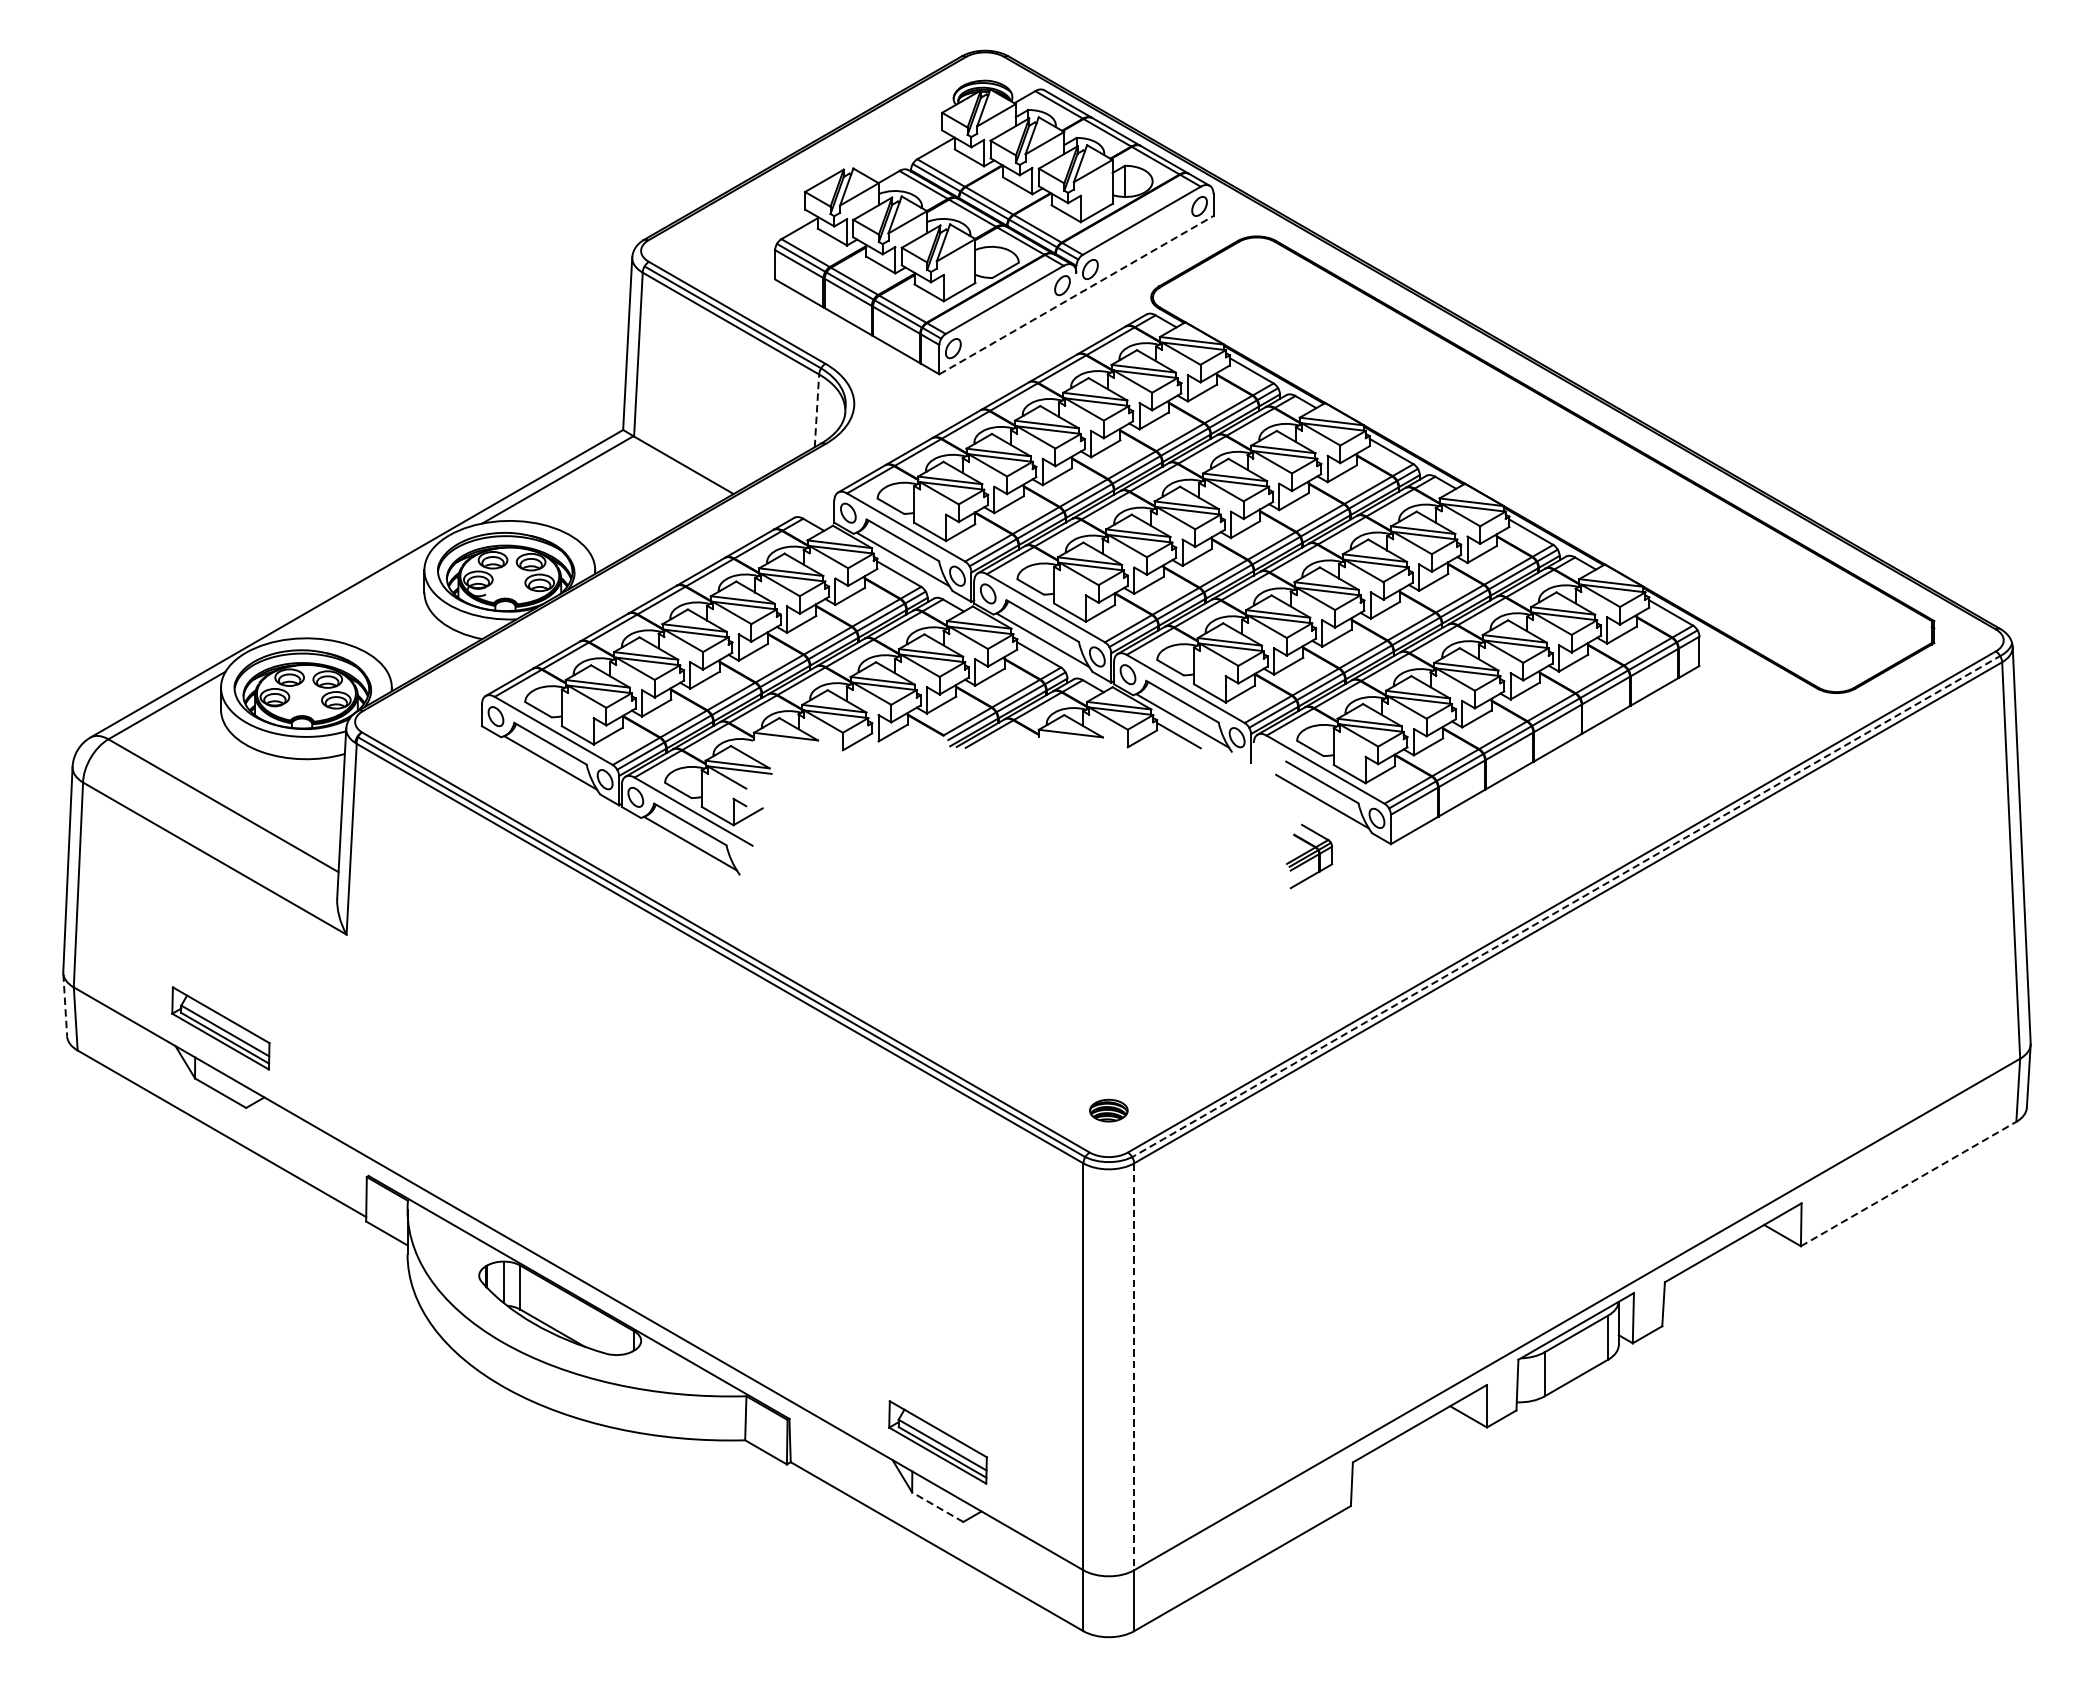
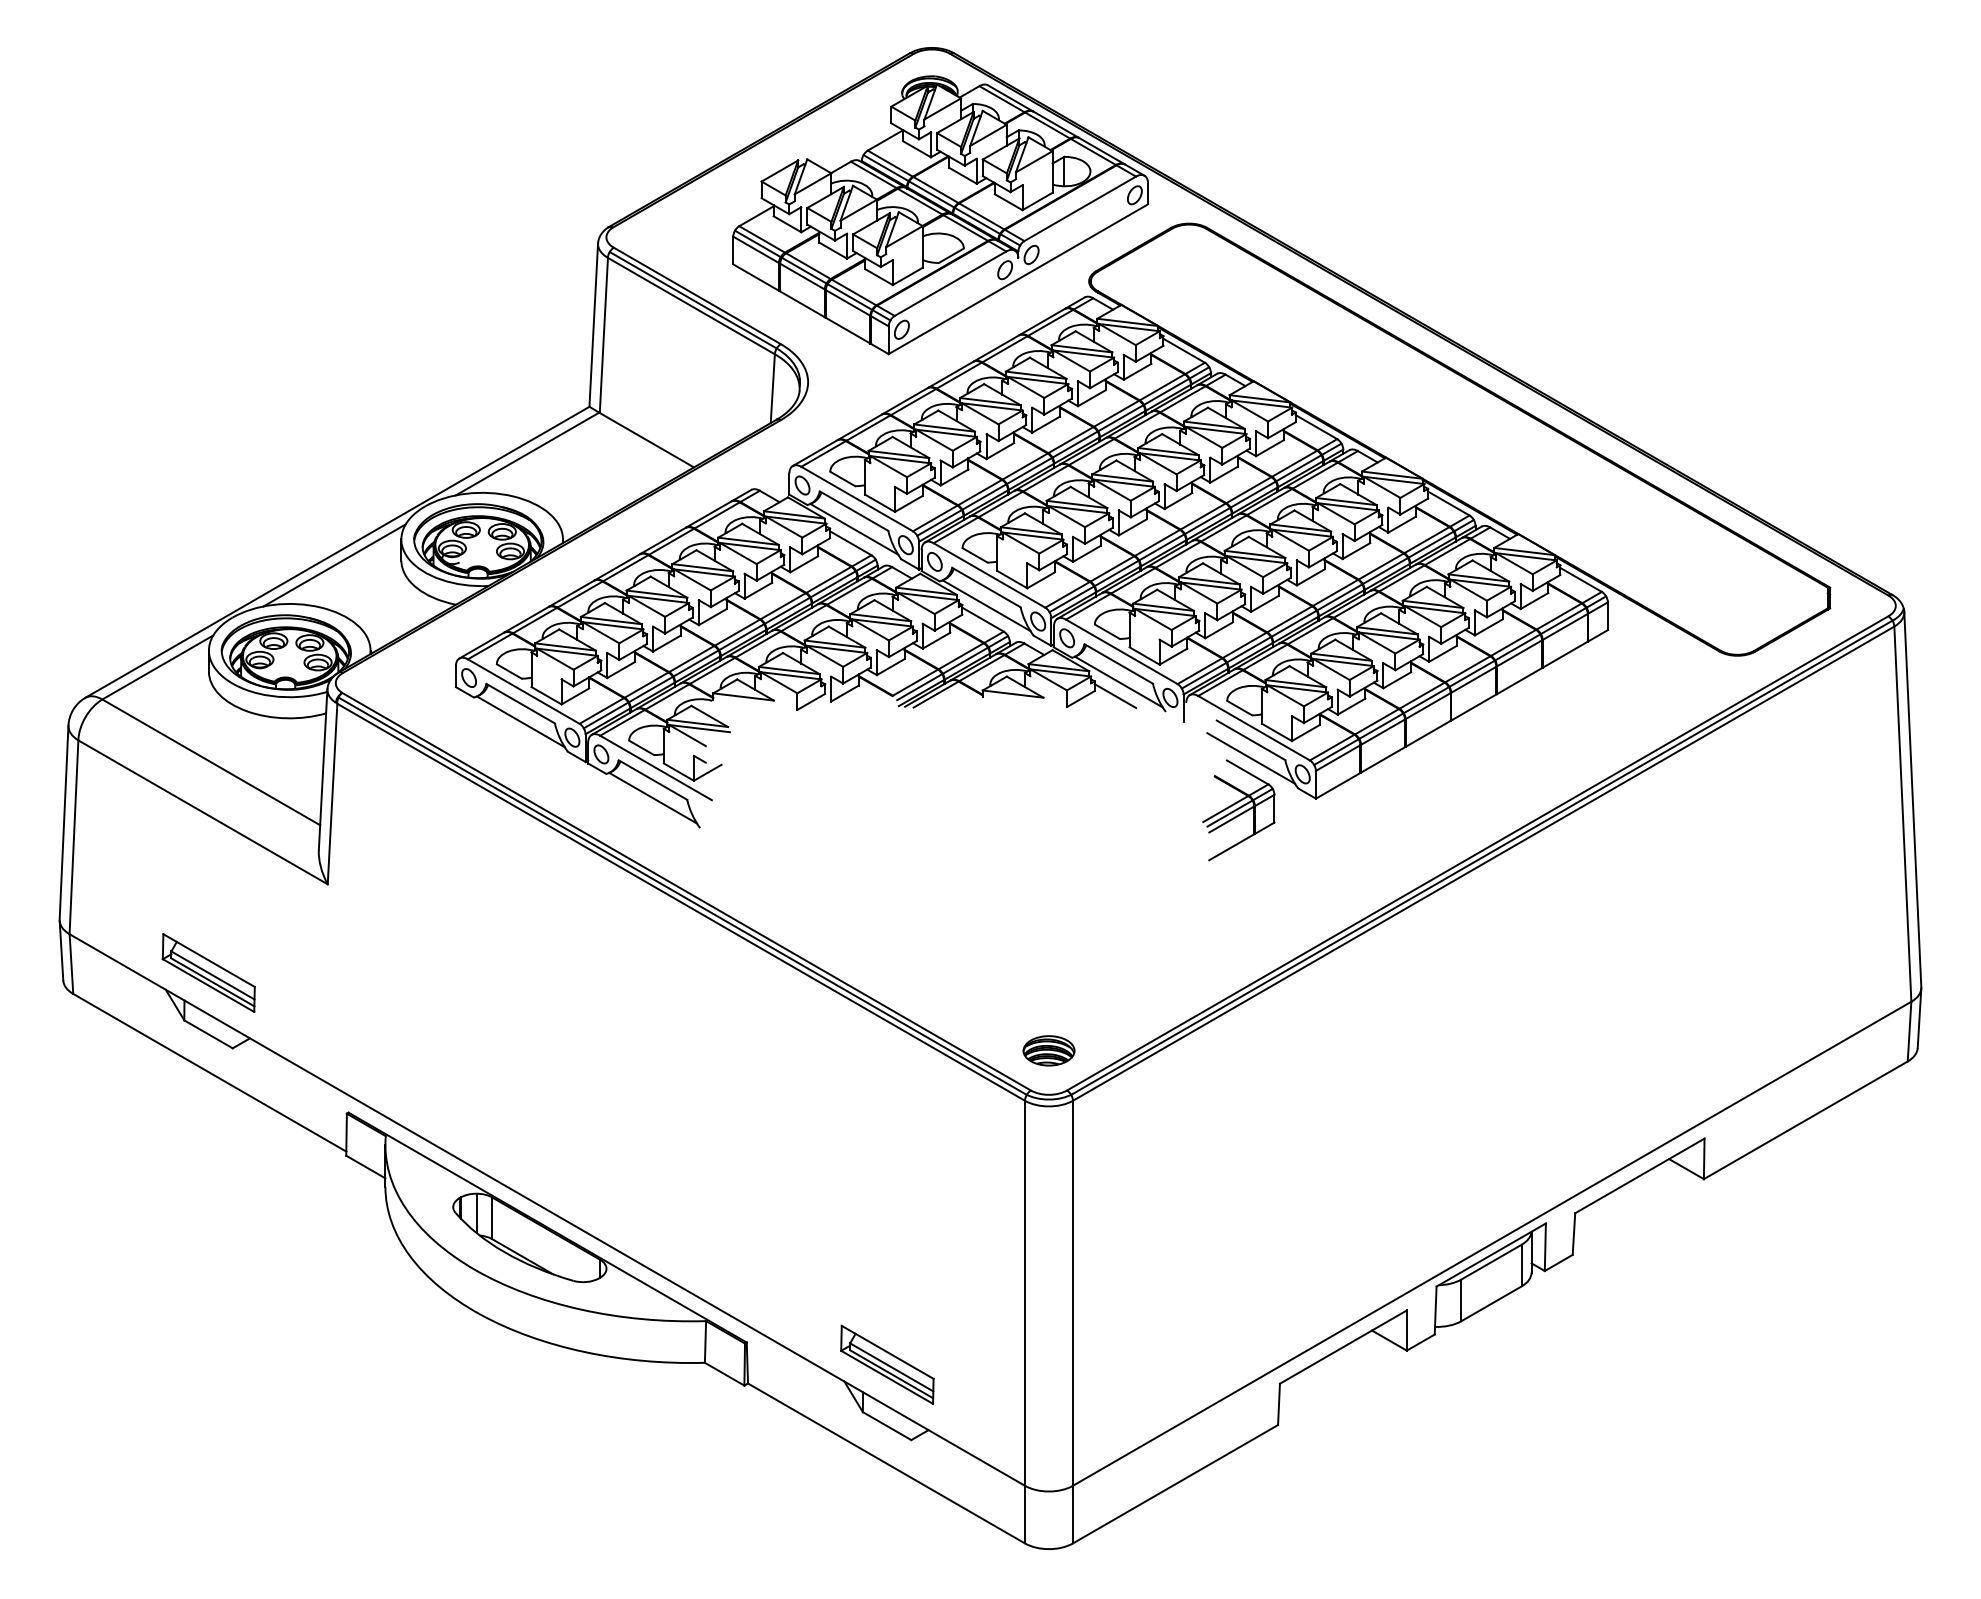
line: (1076, 295) -> (1018, 279), dashed -> solid
line: (816, 410) -> (772, 388), dashed -> solid
line: (353, 597) -> (334, 565), added
part: (1309, 856) -> (1238, 810), size x1.67
line: (1566, 906) -> (1482, 857), dashed -> solid
line: (65, 1005) -> (61, 951), dashed -> solid
part: (1108, 1110) -> (1048, 1050), size x1.43
line: (1908, 1184) -> (1805, 1120), dashed -> solid
line: (1134, 1367) -> (1073, 1293), dashed -> solid
line: (938, 1507) -> (887, 1426), dashed -> solid

